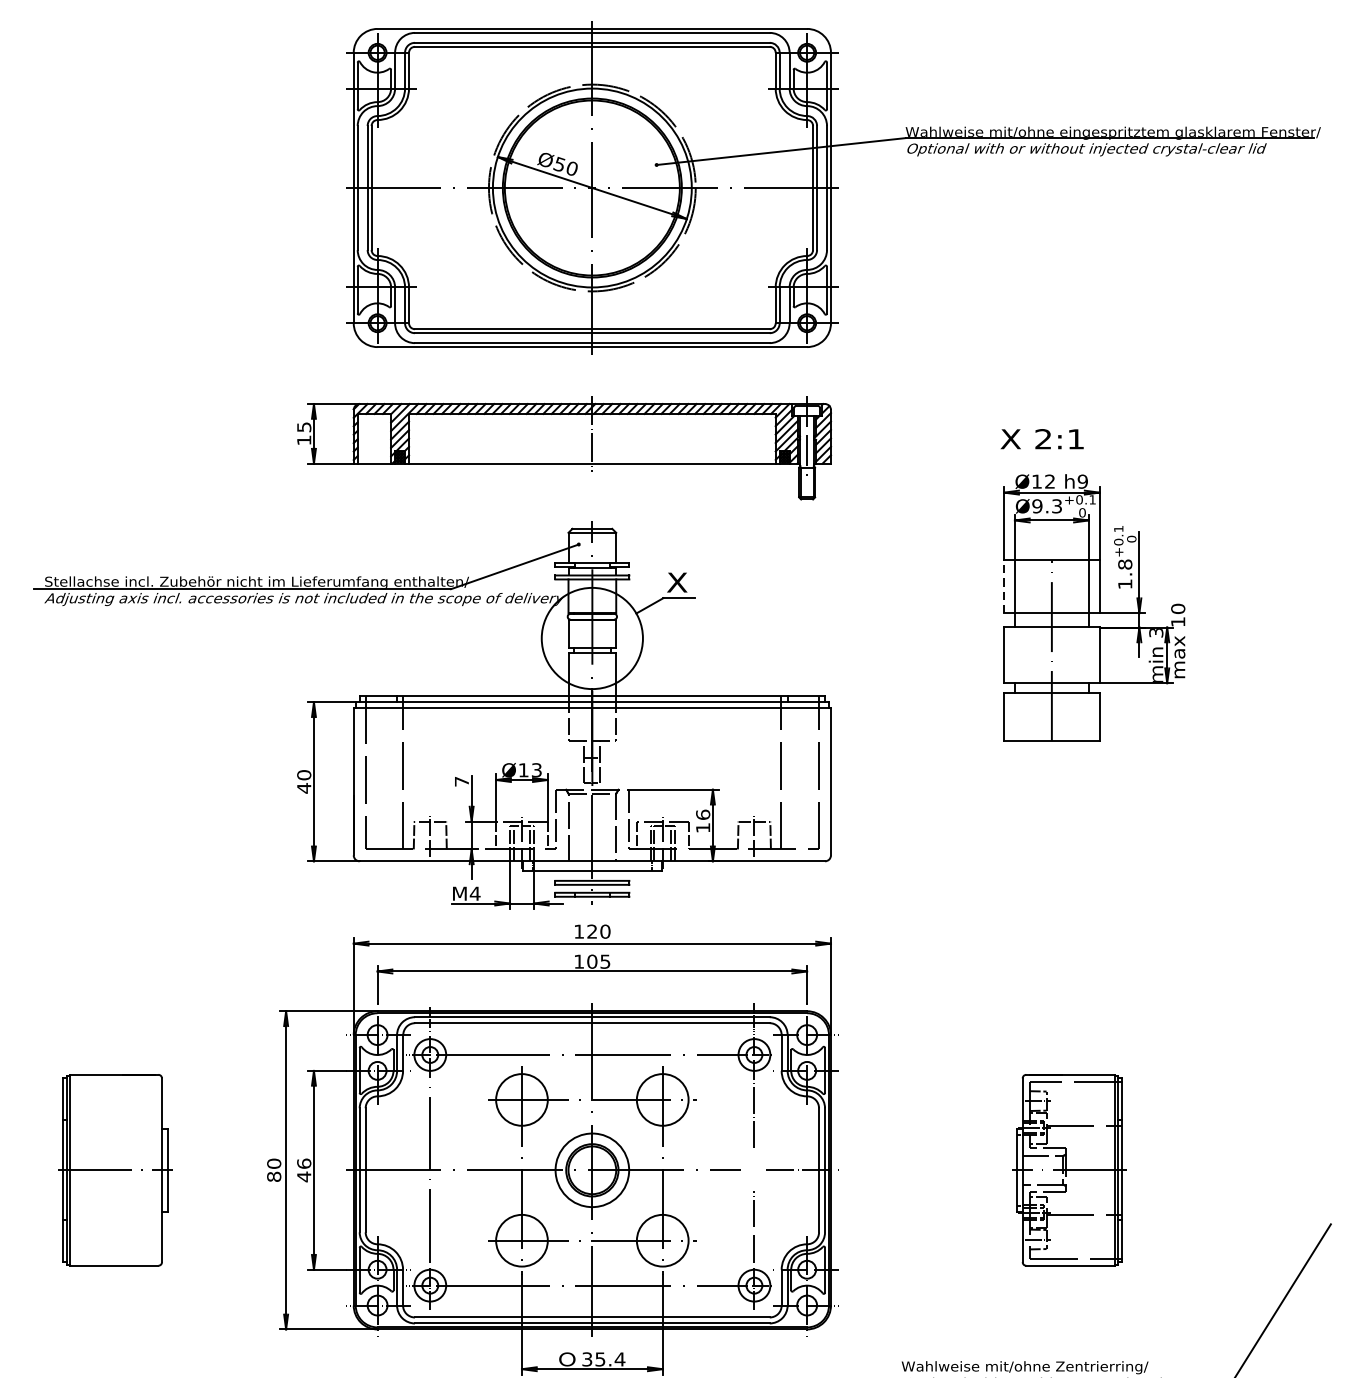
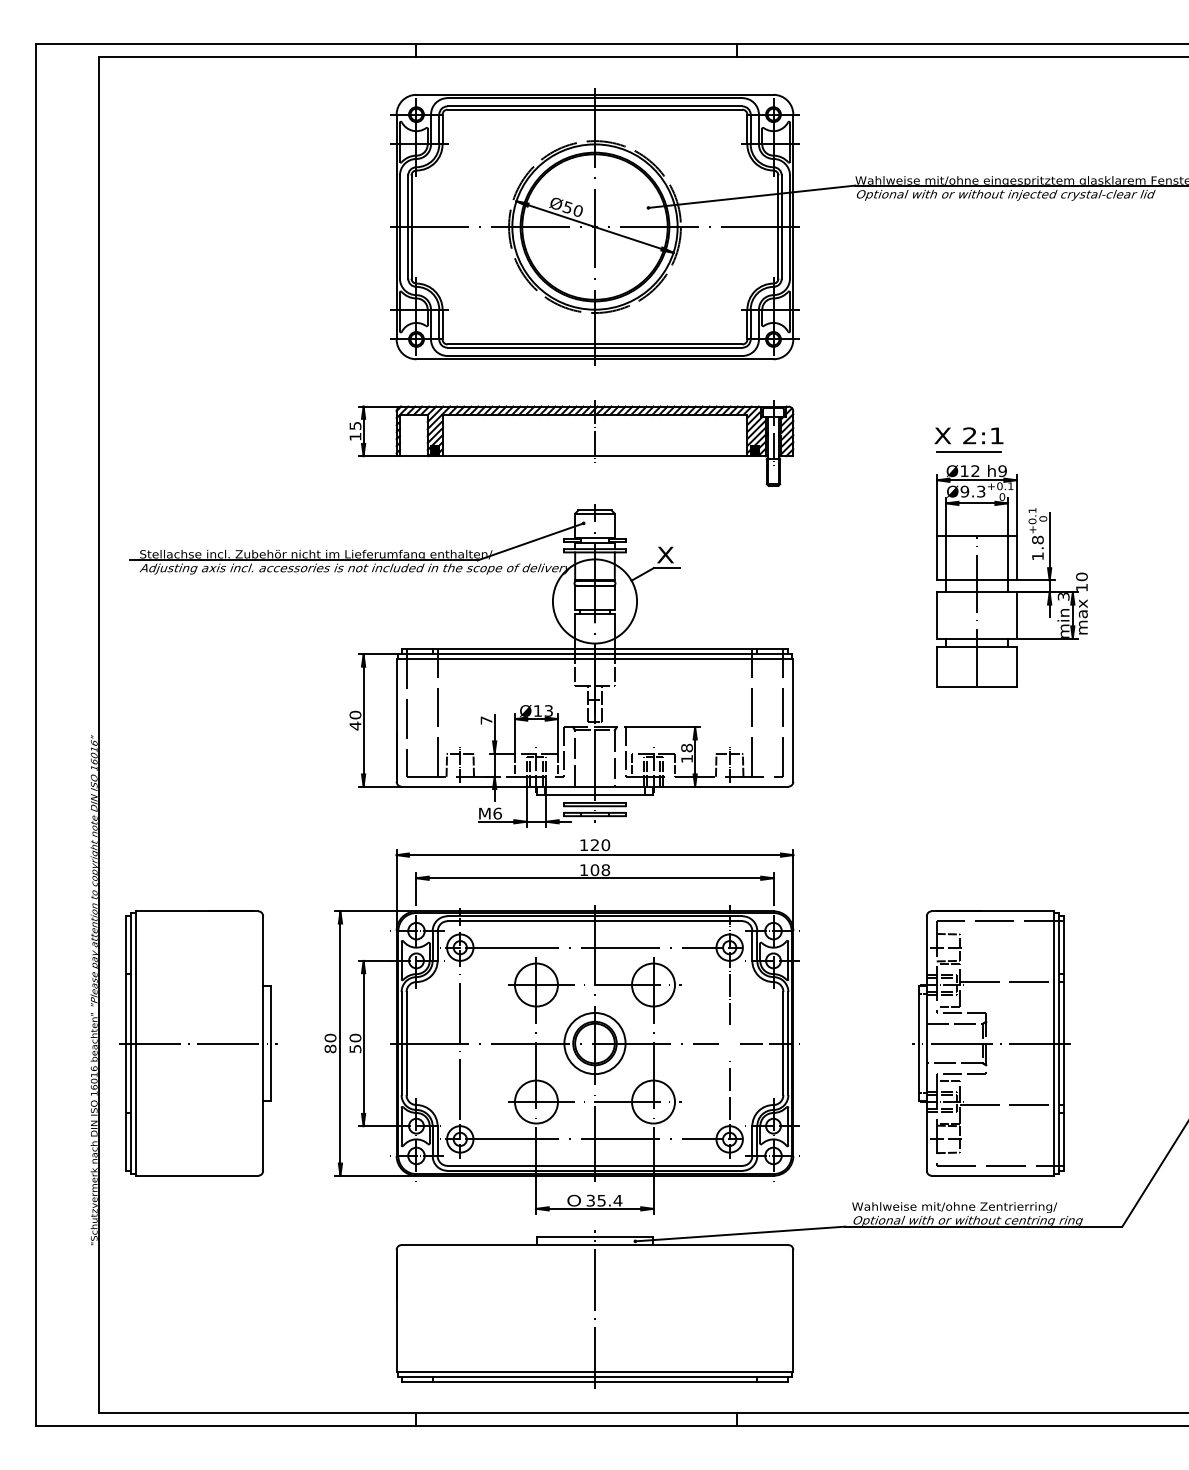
line: (1041, 459) -> (968, 452), added
line: (1004, 586) -> (937, 558), dashed -> solid
text: (702, 814) -> (686, 747), 16 -> 18
text: (475, 893) -> (497, 813), M4 -> M6
text: (605, 962) -> (605, 870), 105 -> 108
part: (115, 1170) -> (198, 1043), size x1.67
text: (304, 1170) -> (355, 1043), 46 -> 50
part: (1069, 1170) -> (991, 1043), size x1.67

